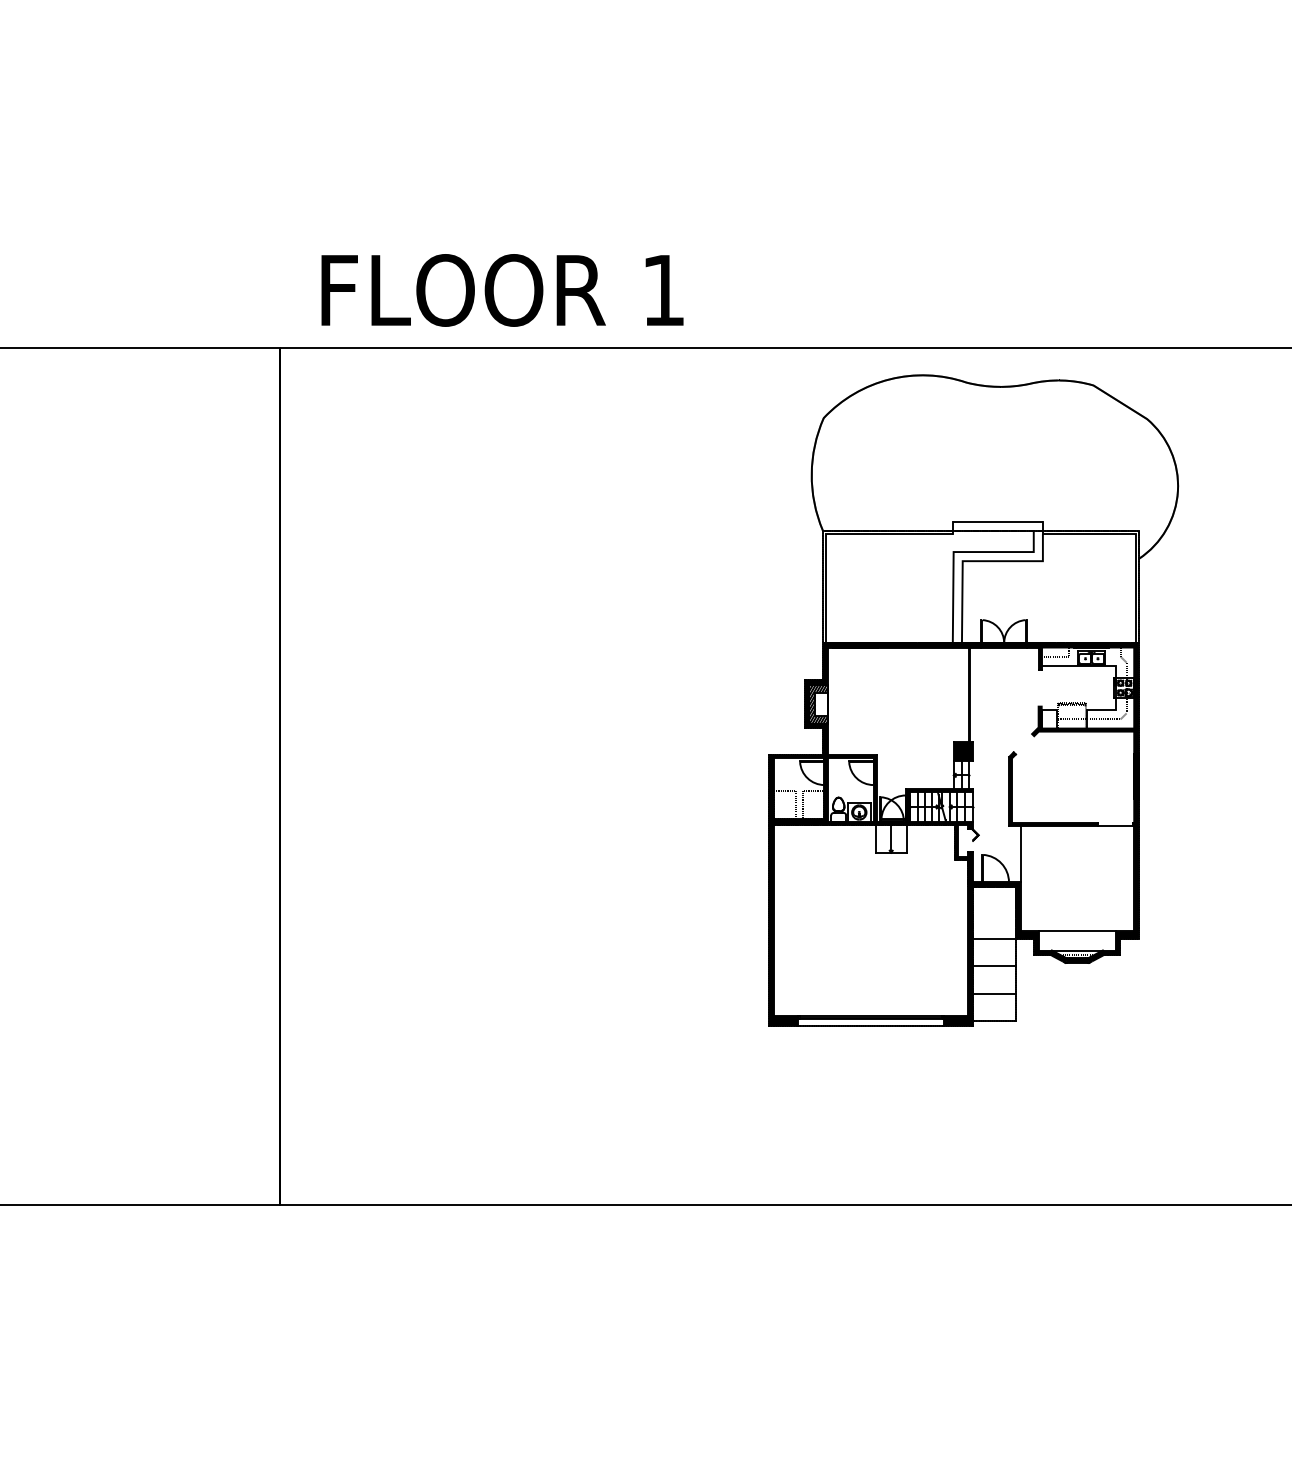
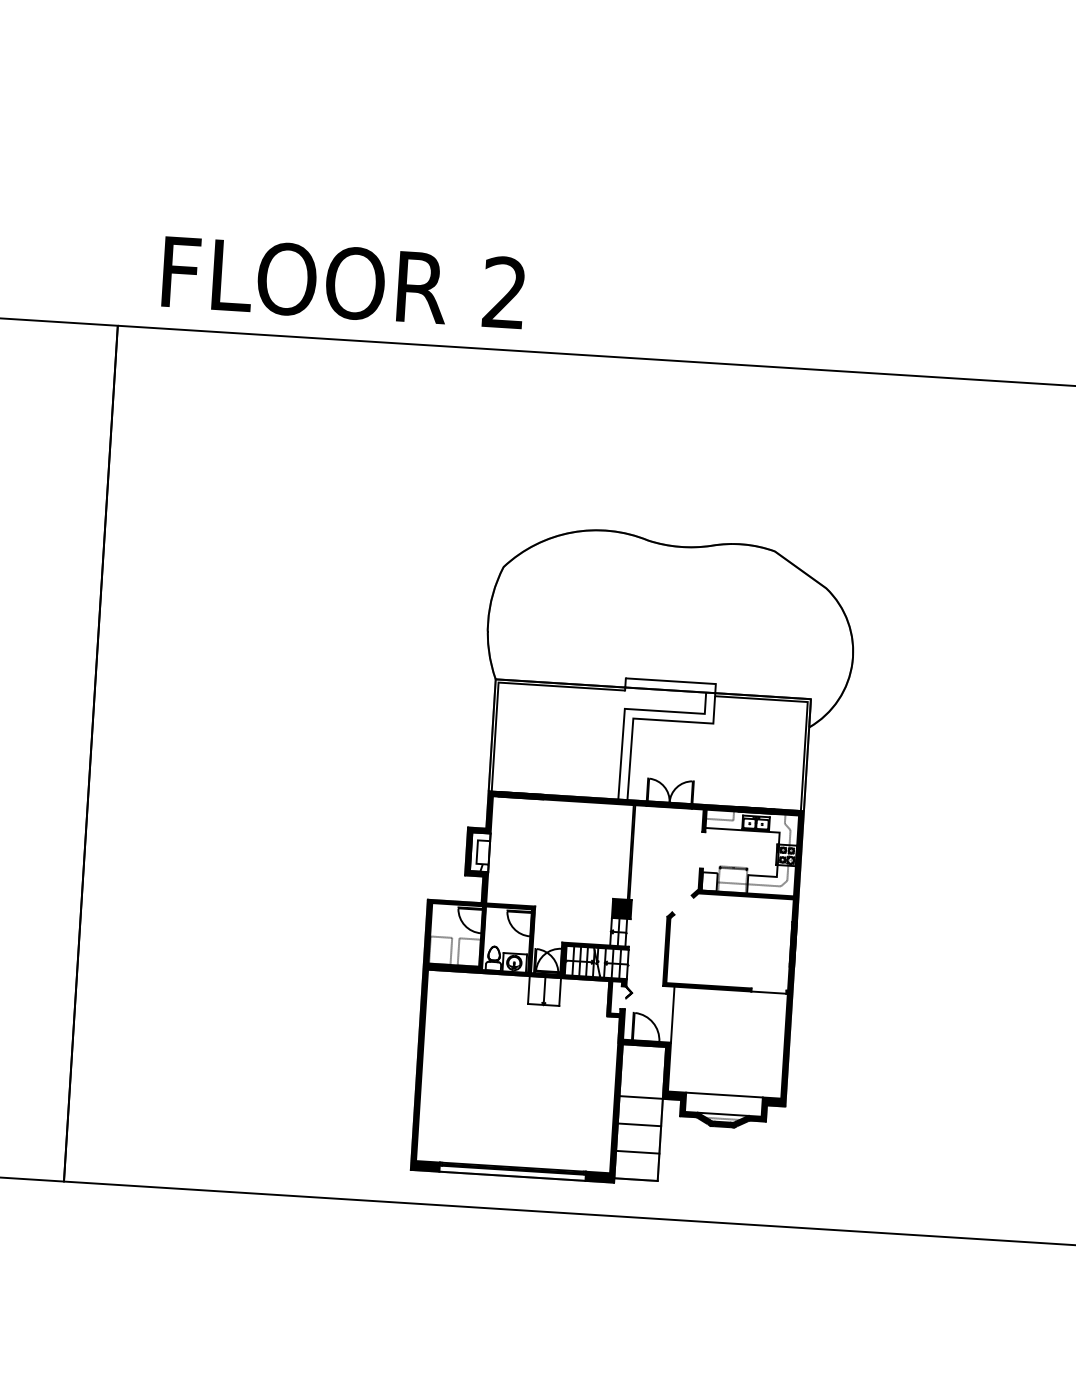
text: (662, 289) -> (503, 291), 1 -> 2
part: (973, 700) -> (635, 858), moved

